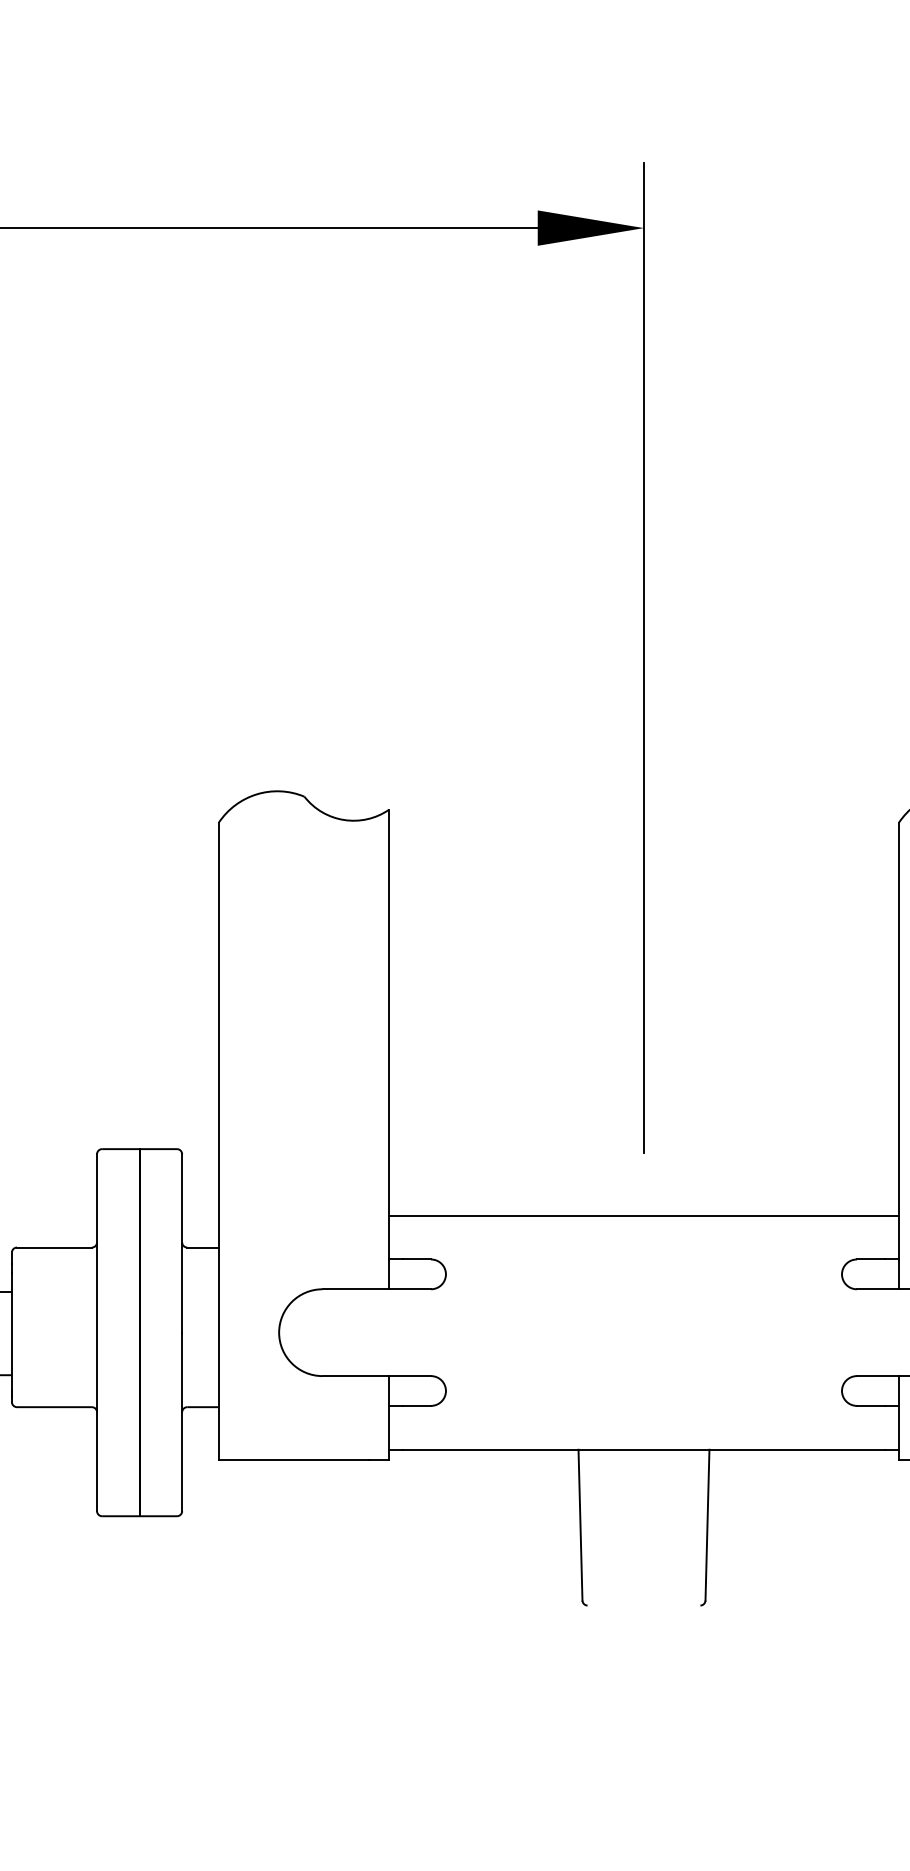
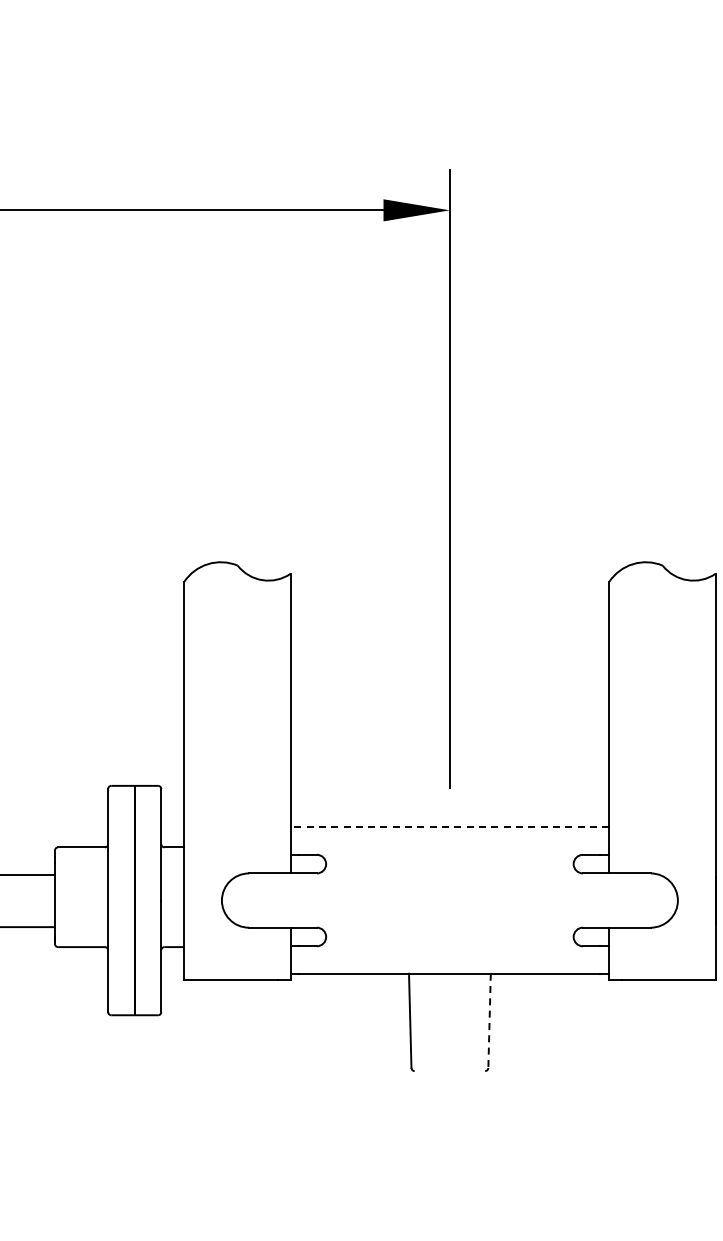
line: (643, 1215) -> (449, 827), solid -> dashed
line: (707, 1526) -> (489, 1021), solid -> dashed

